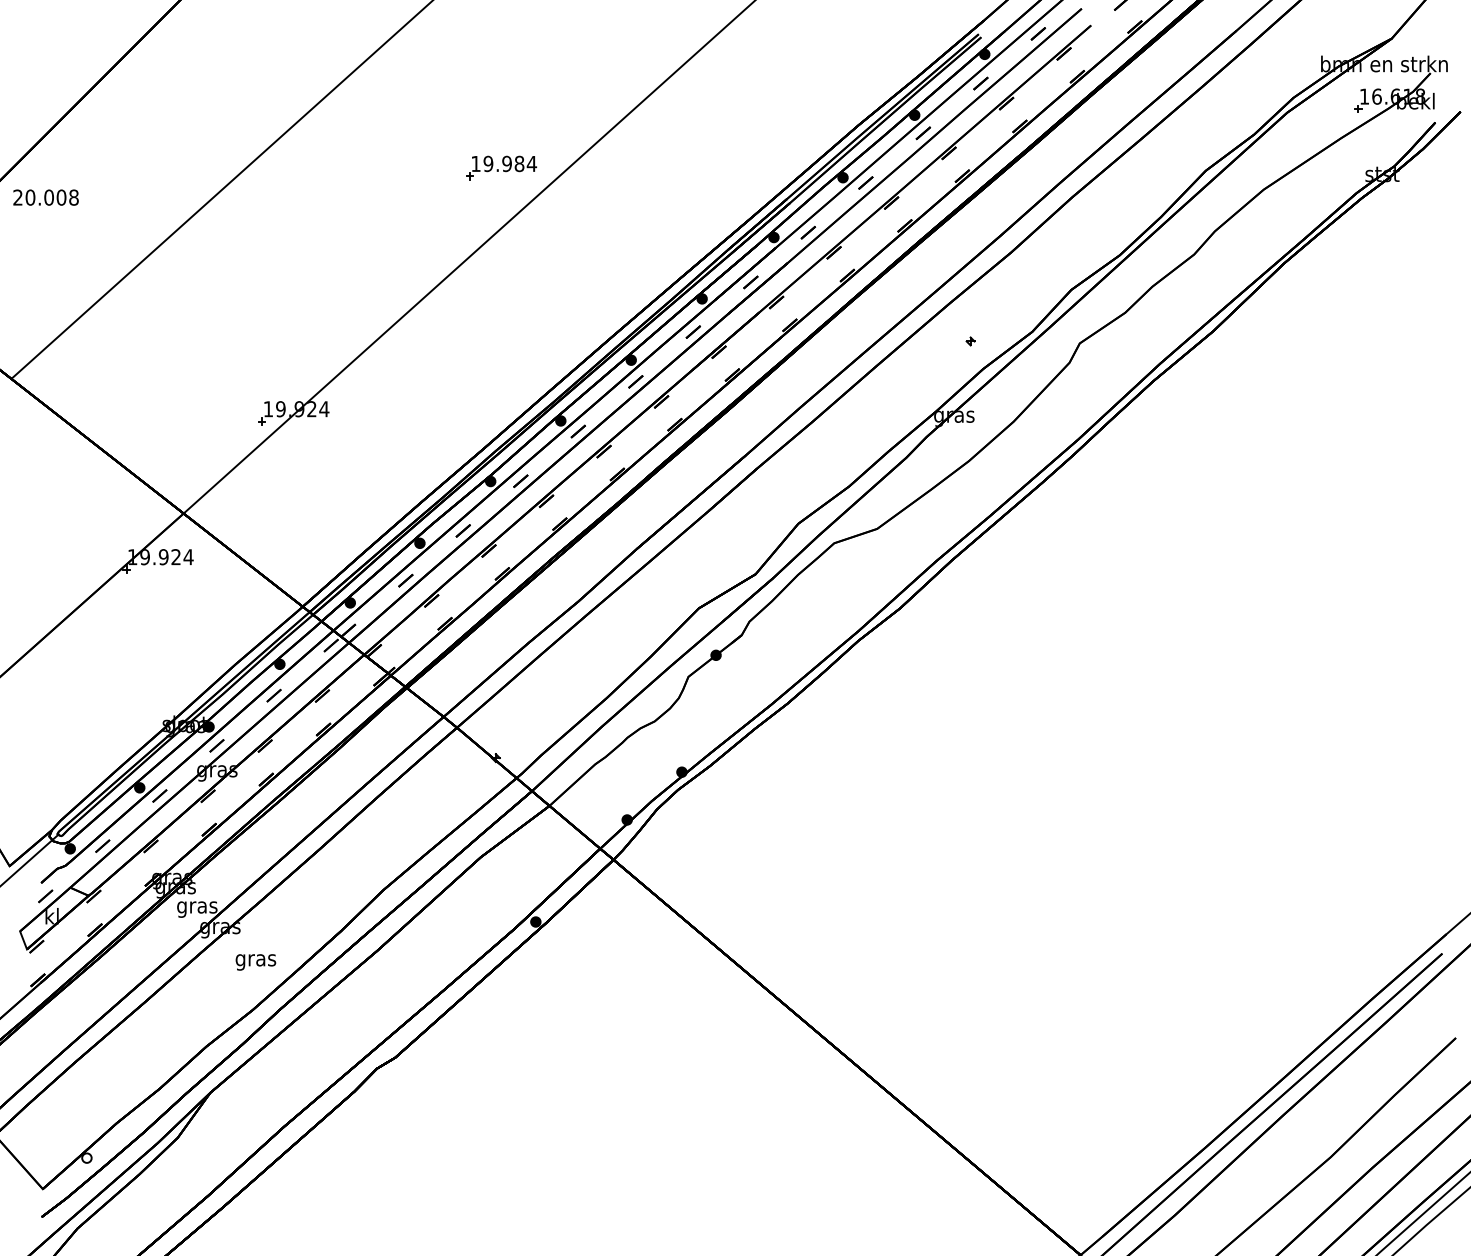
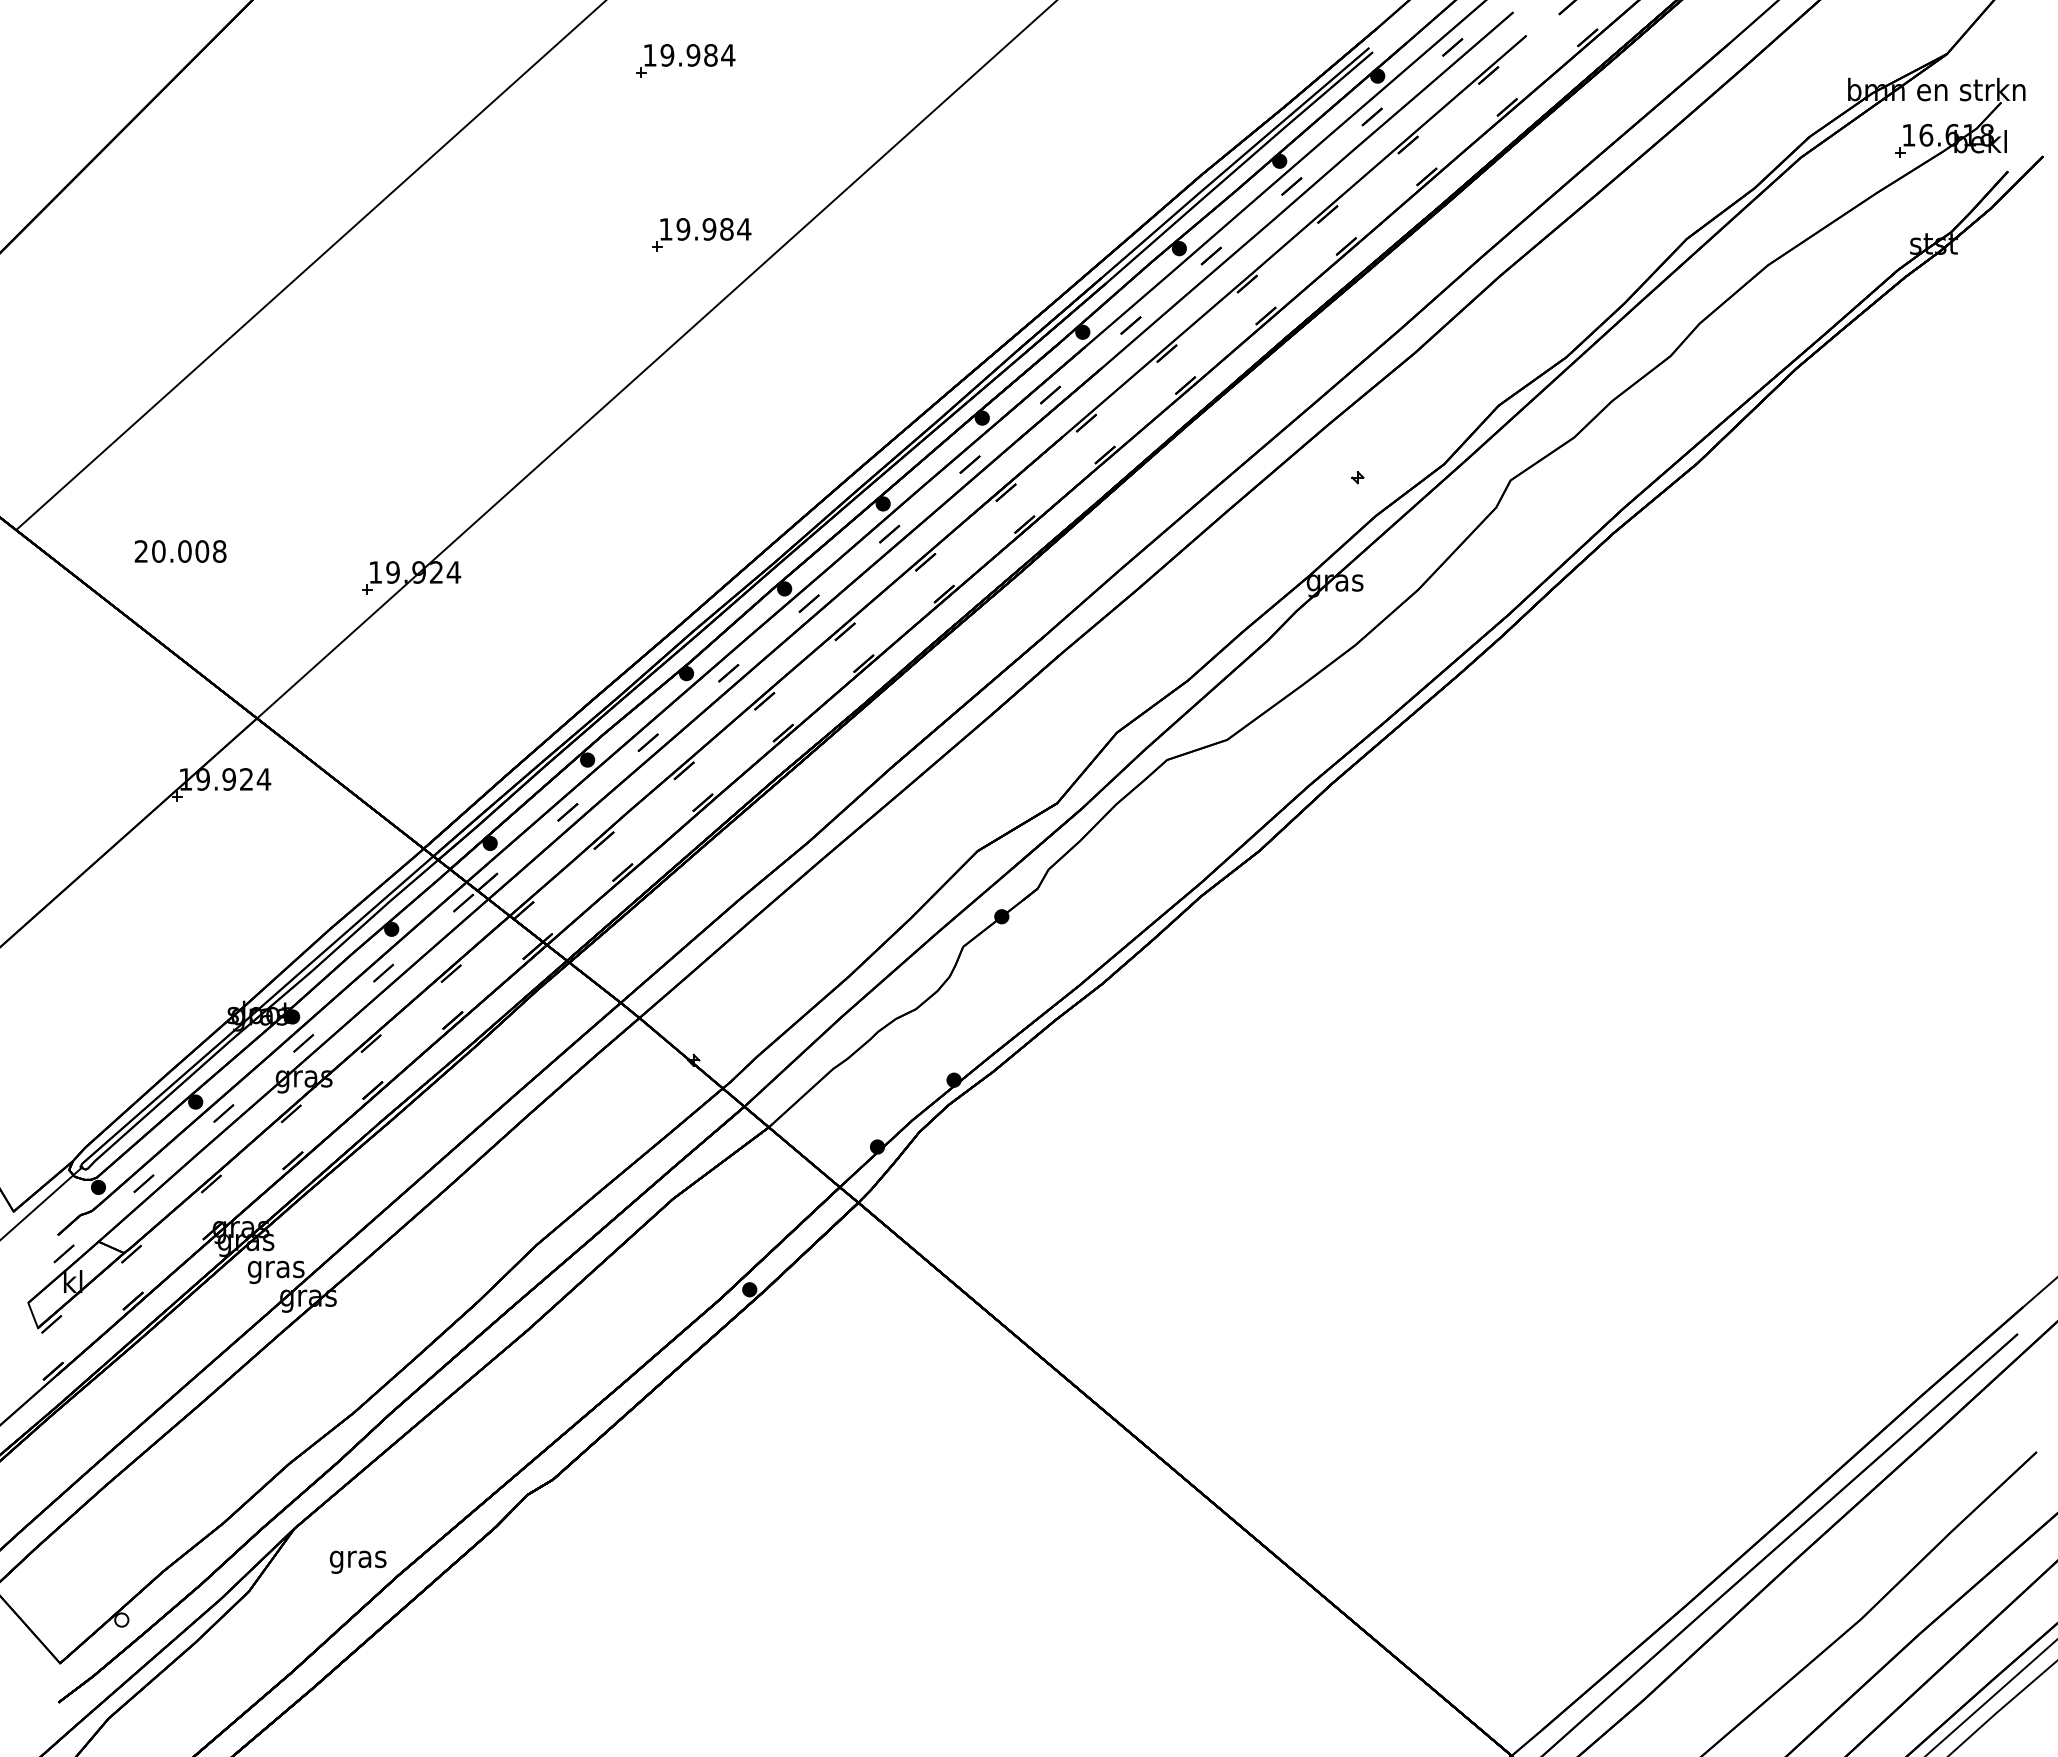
part: (489, 43) -> (685, 60), added
text: (45, 197) -> (180, 551), moved
text: (255, 961) -> (357, 1561), moved

